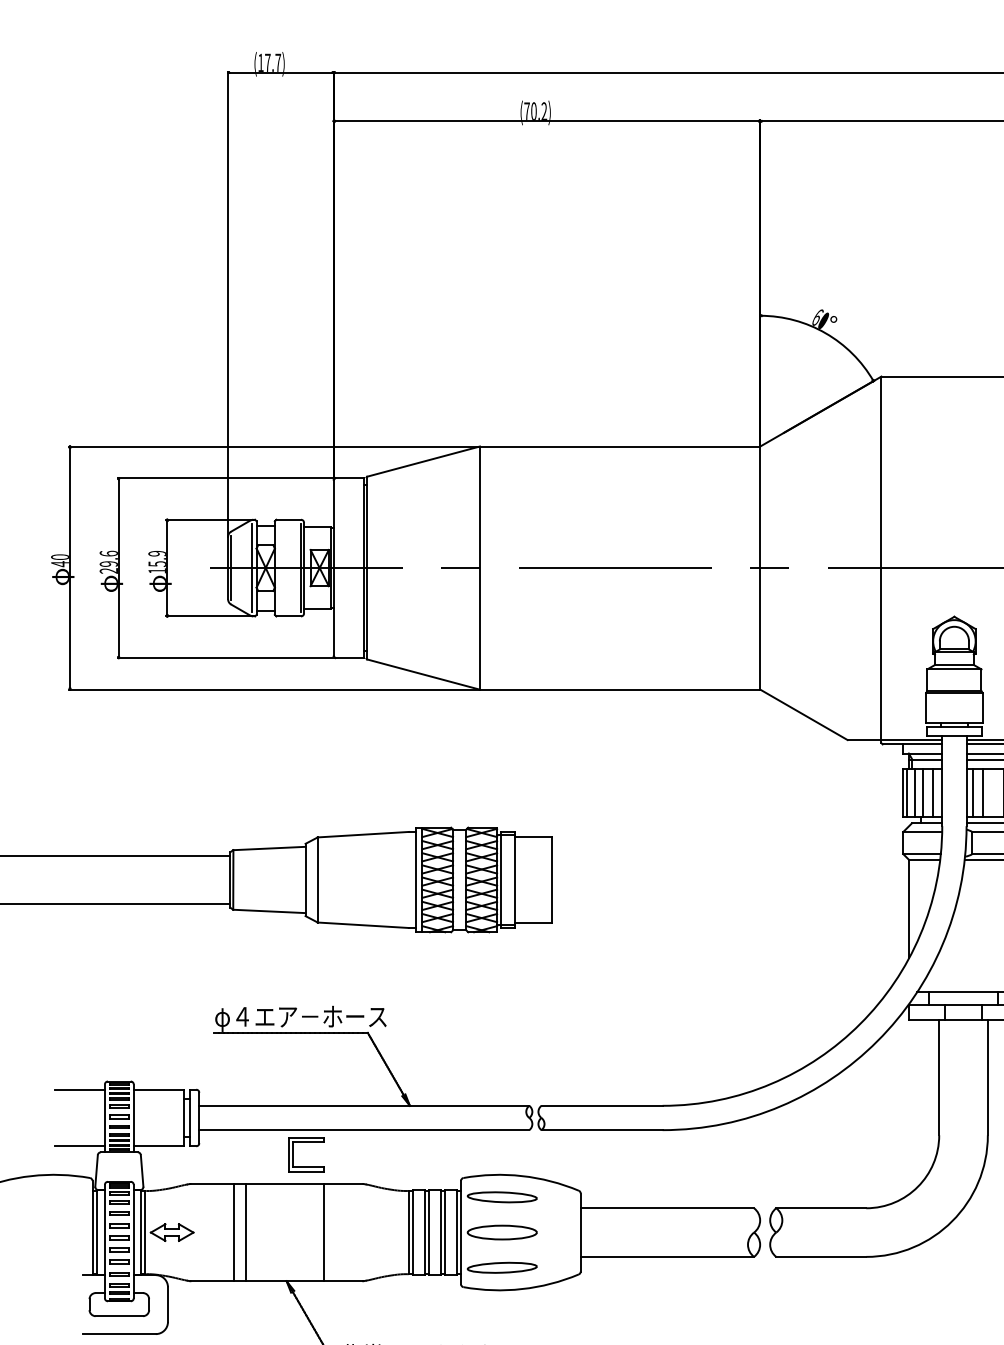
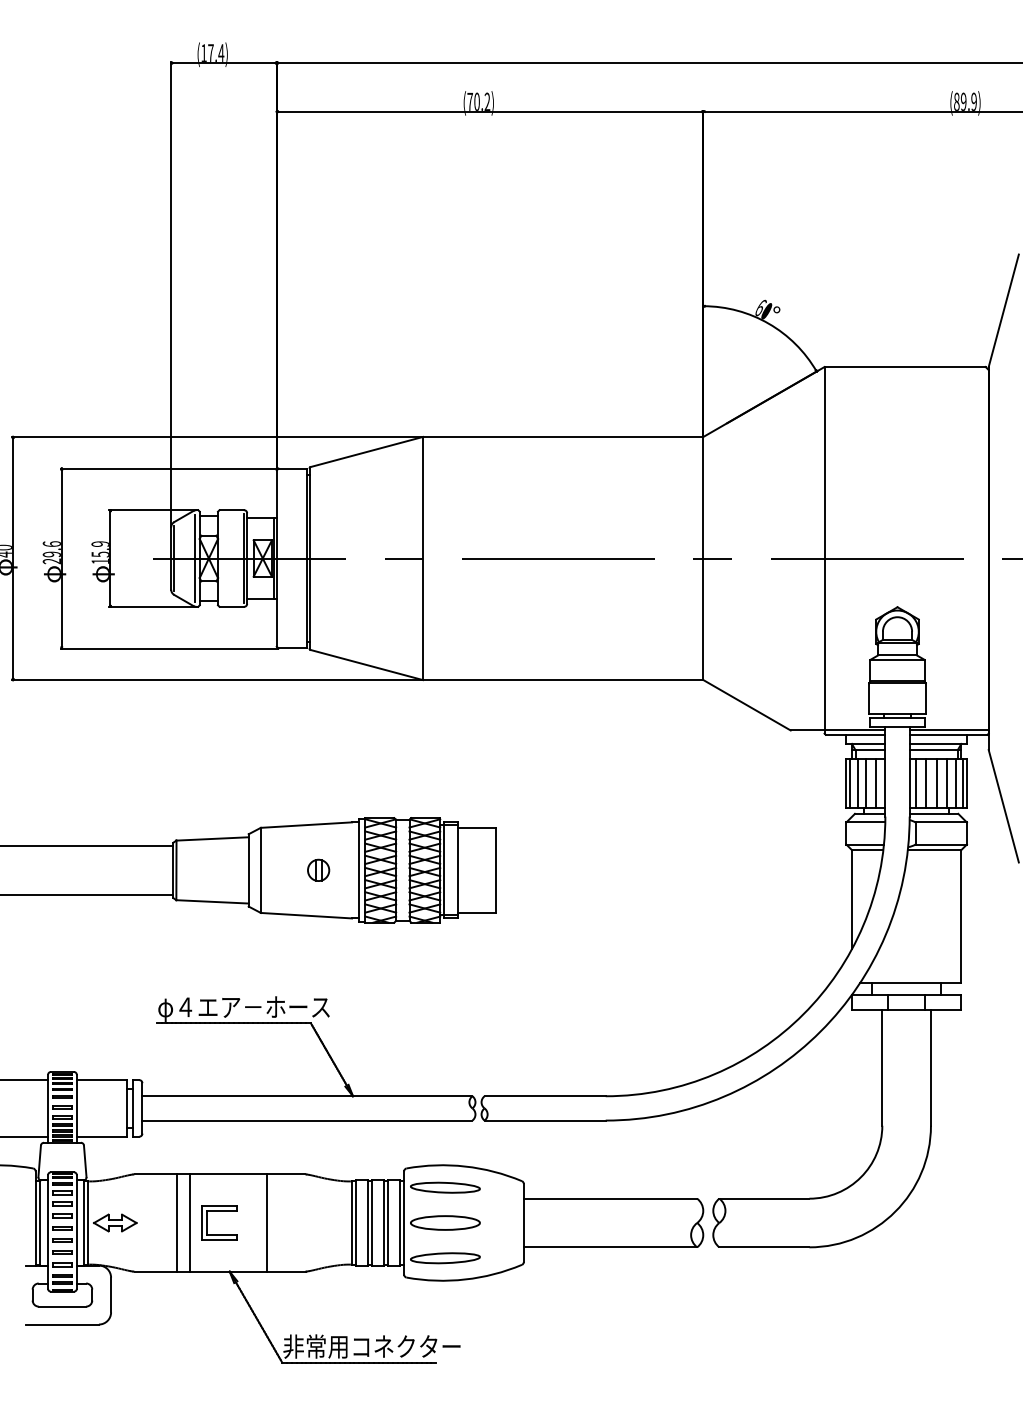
text: (278, 62) -> (221, 52), 17.7 -> 17.4
line: (994, 793) -> (937, 783), added
part: (375, 879) -> (318, 869), added
part: (306, 1143) -> (219, 1211), moved

